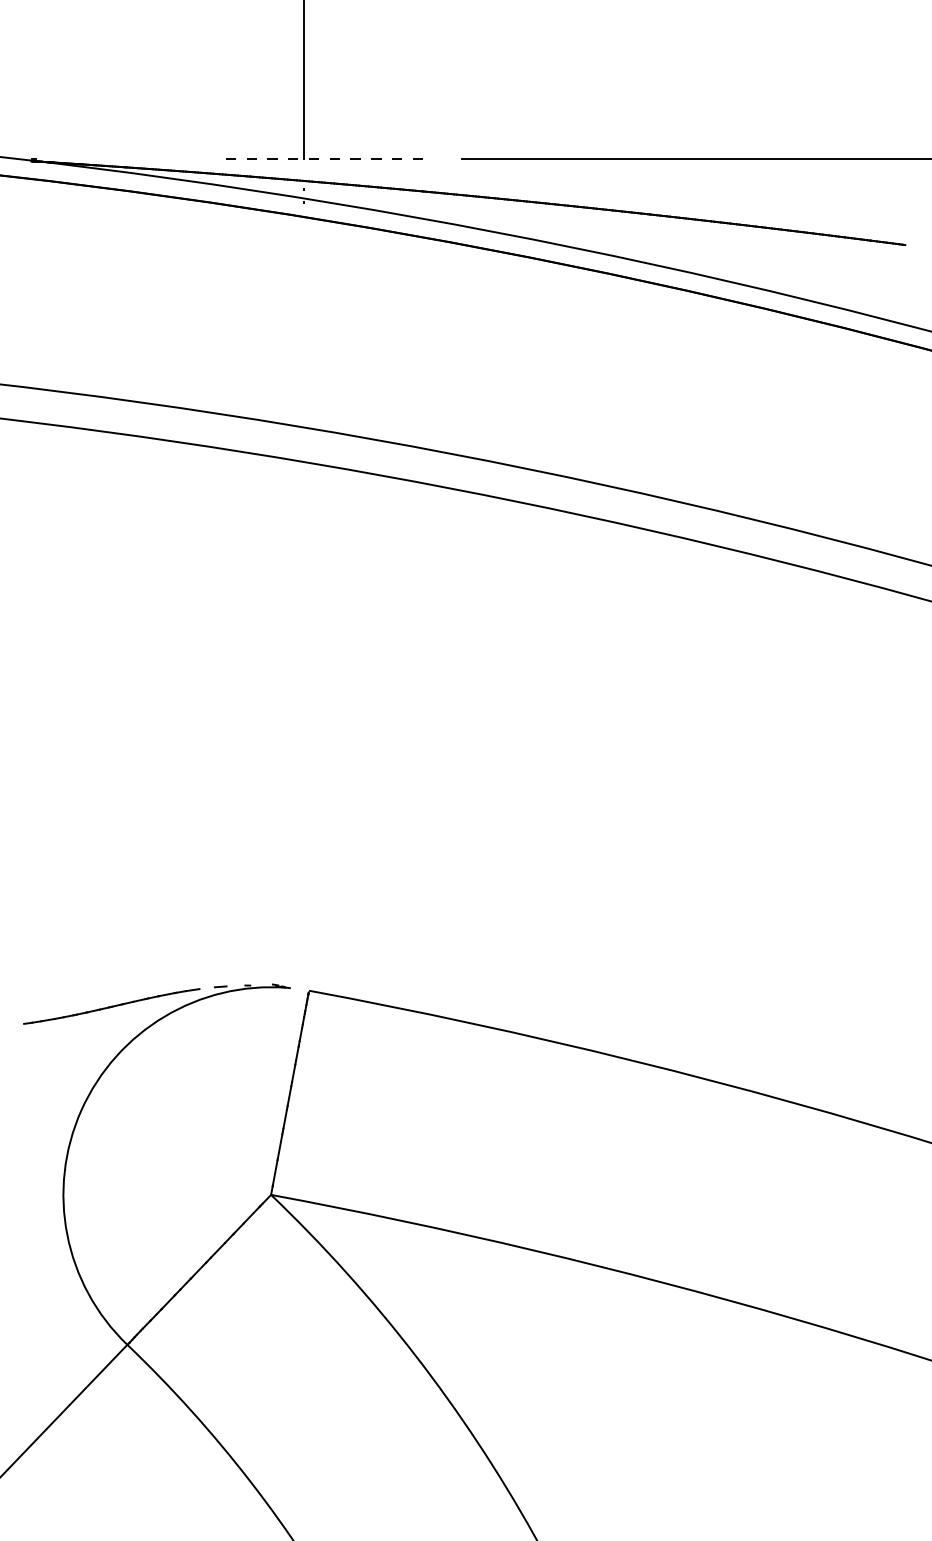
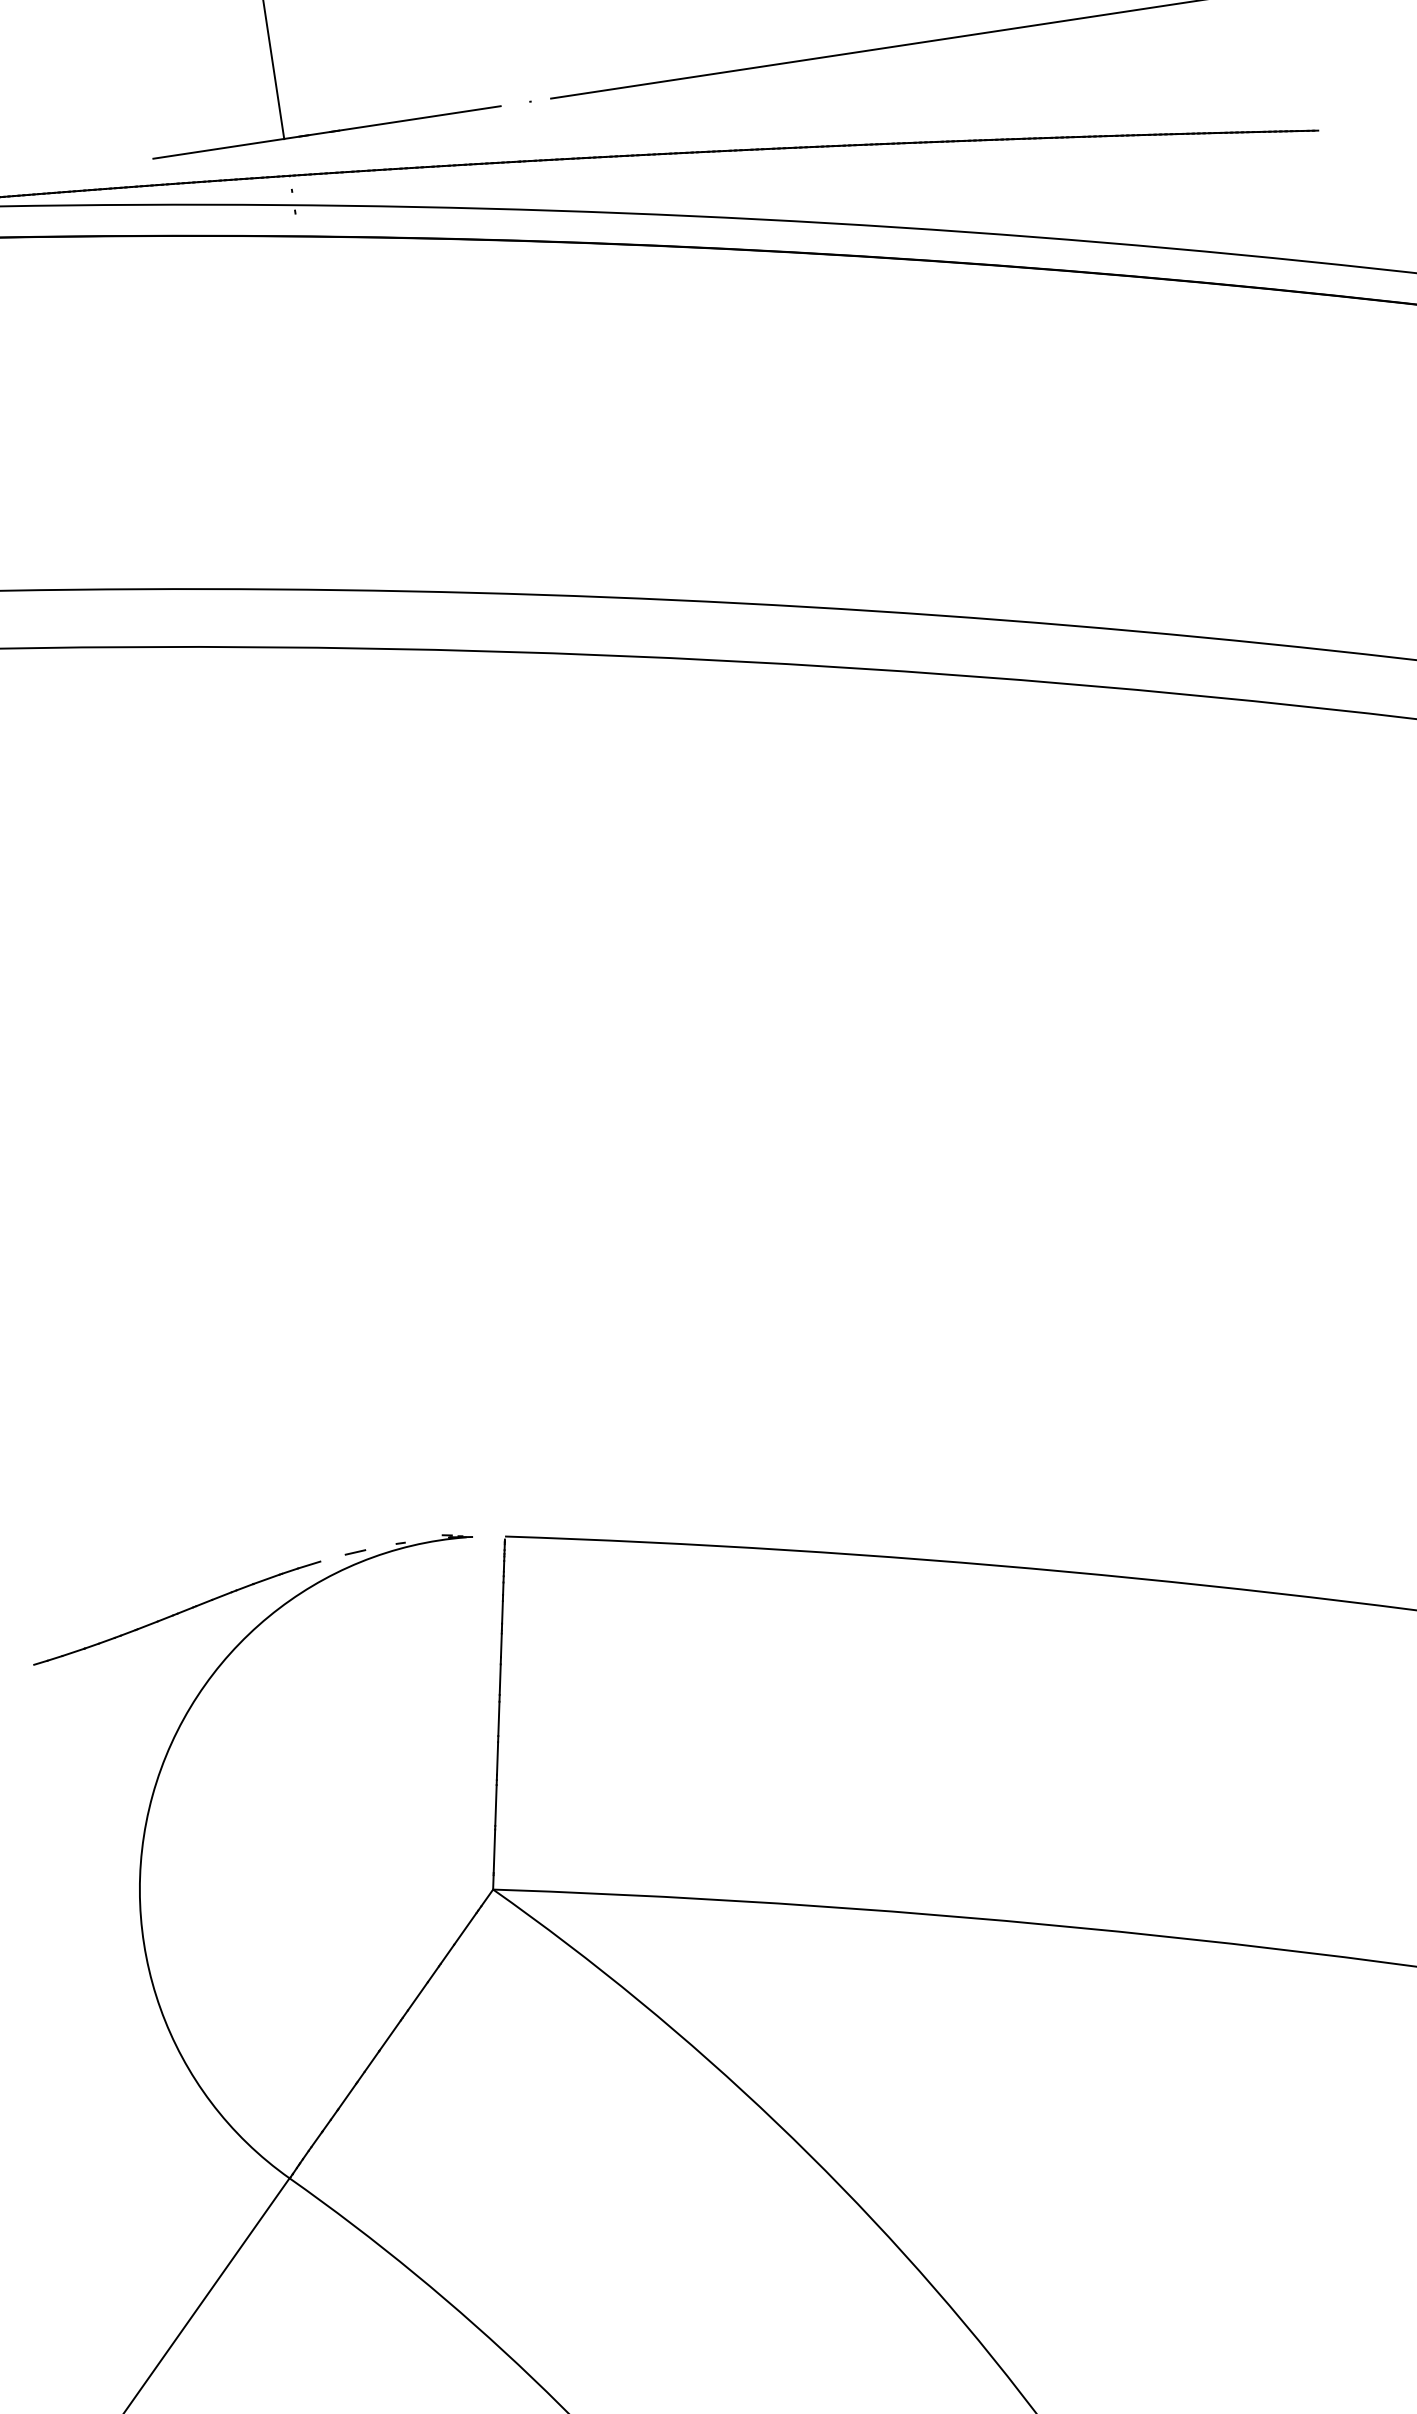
line: (329, 159) -> (327, 133), dashed -> solid

